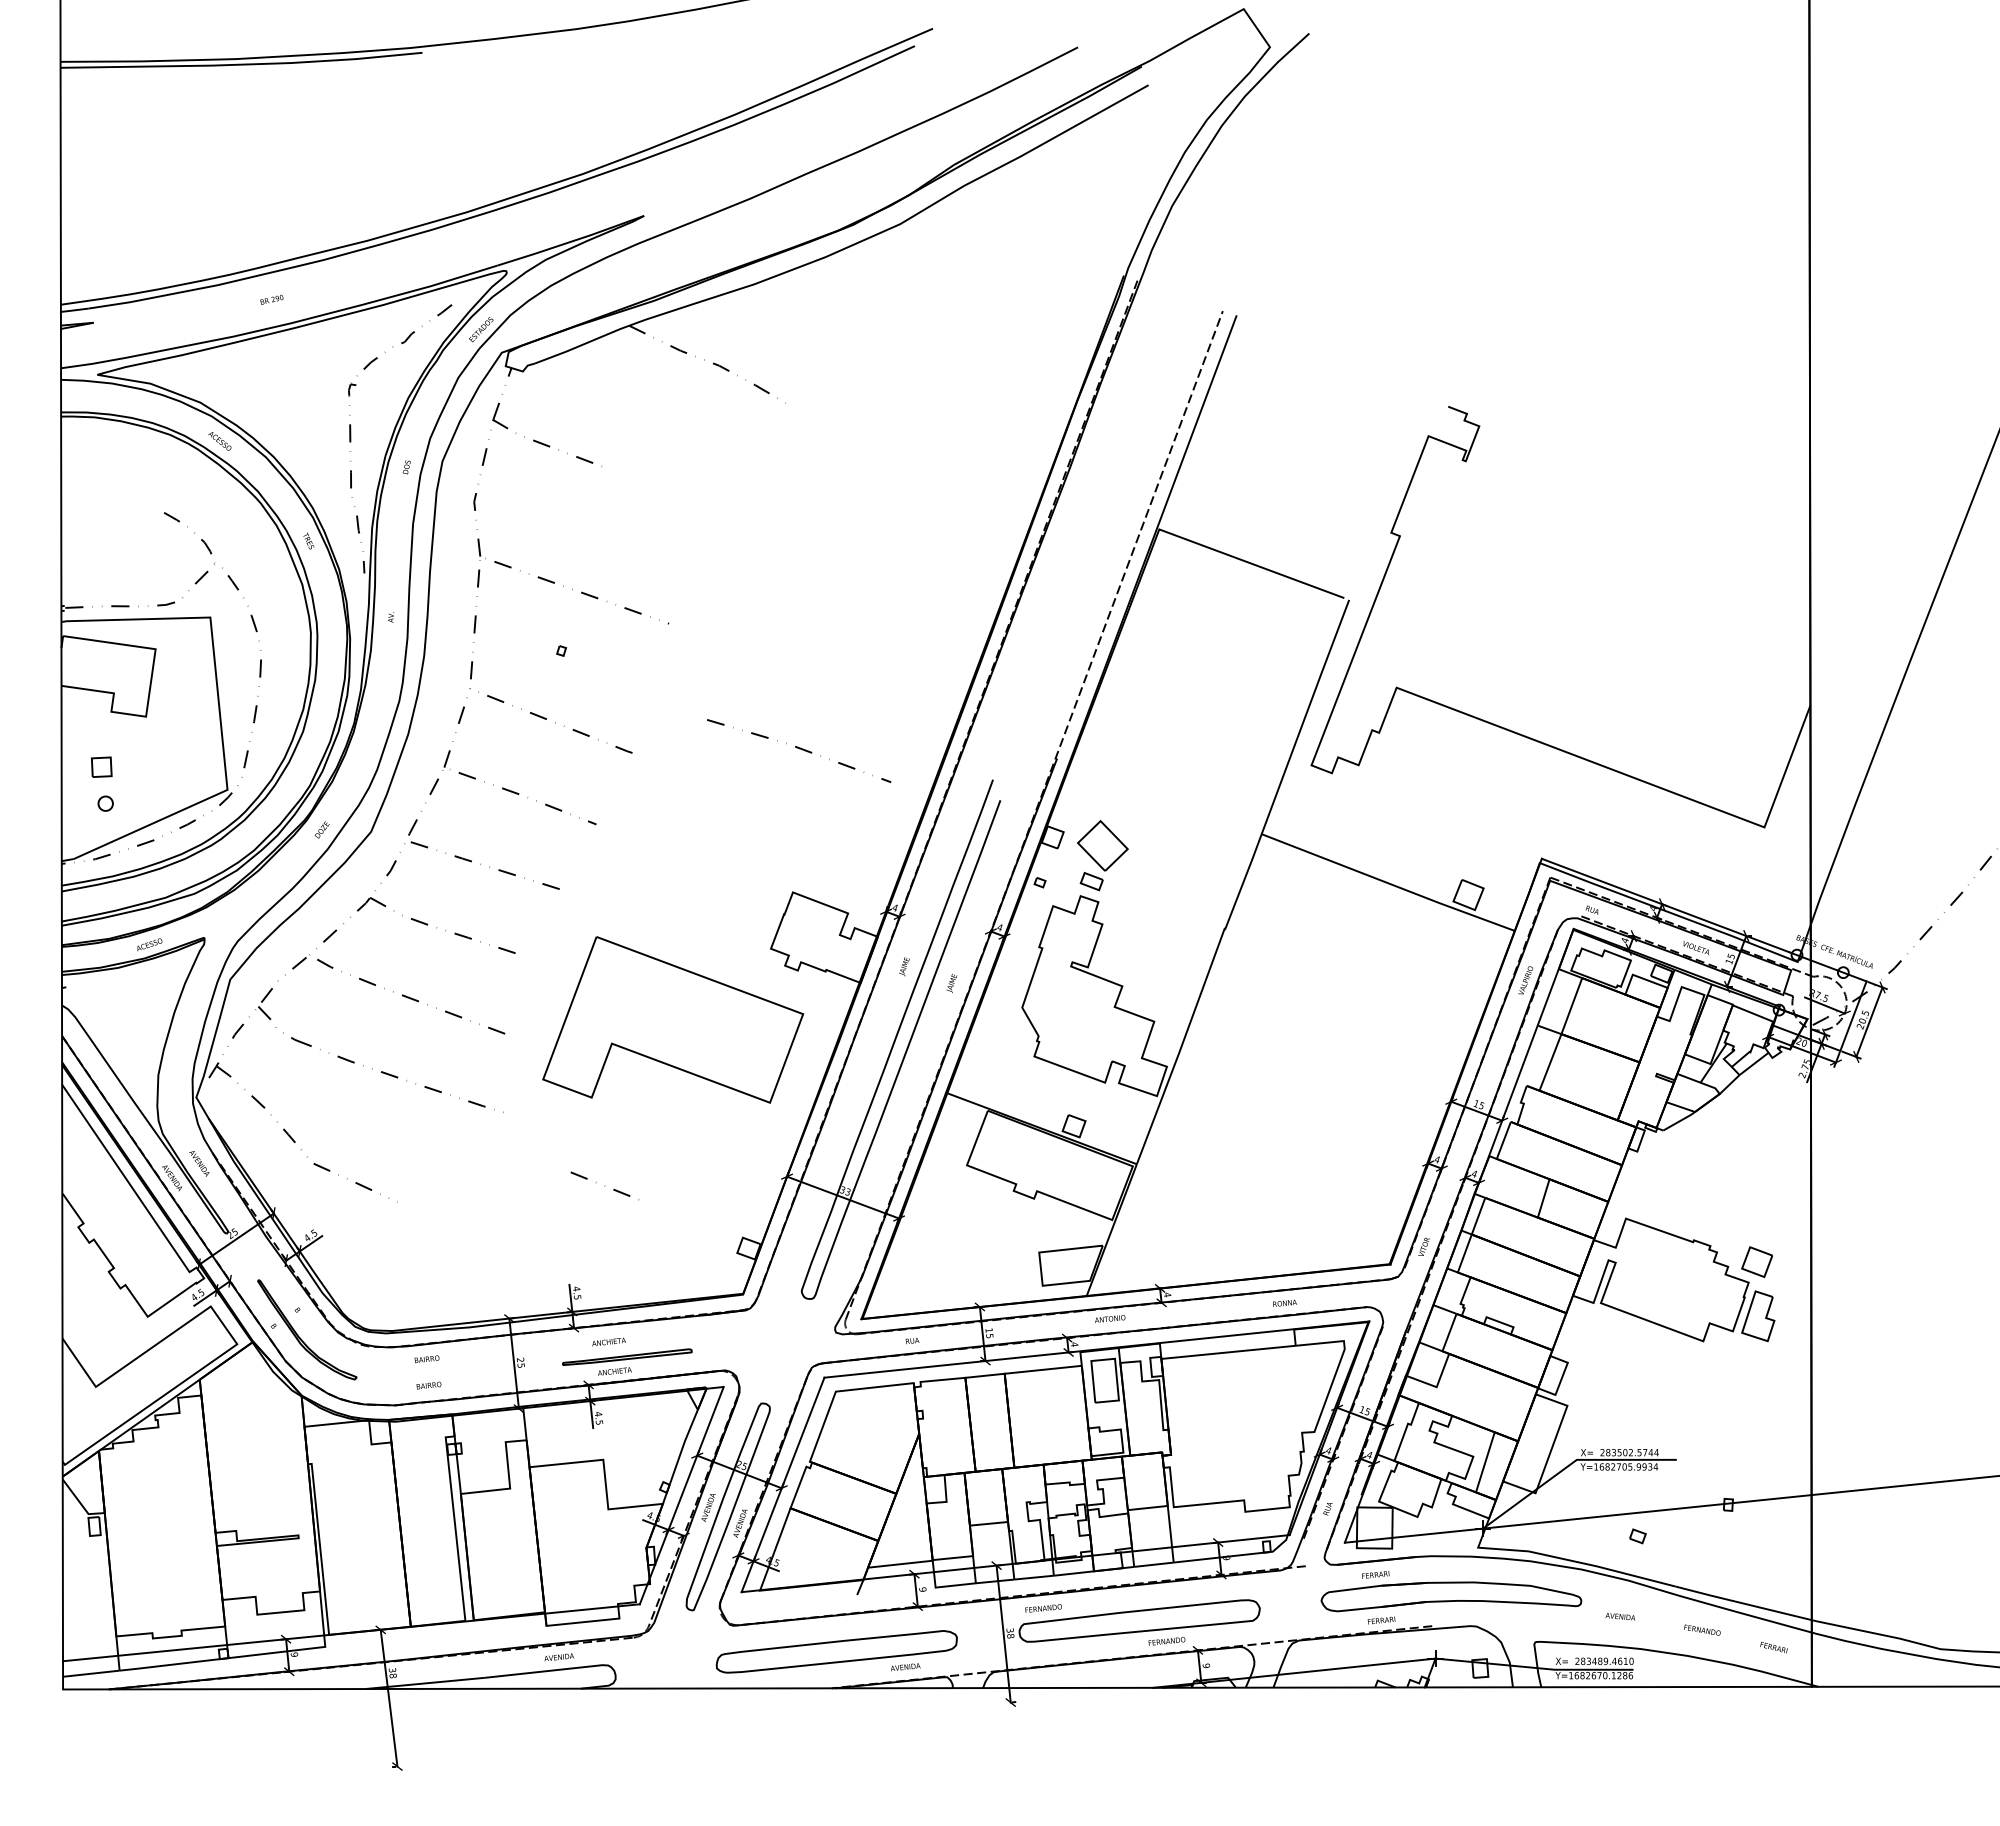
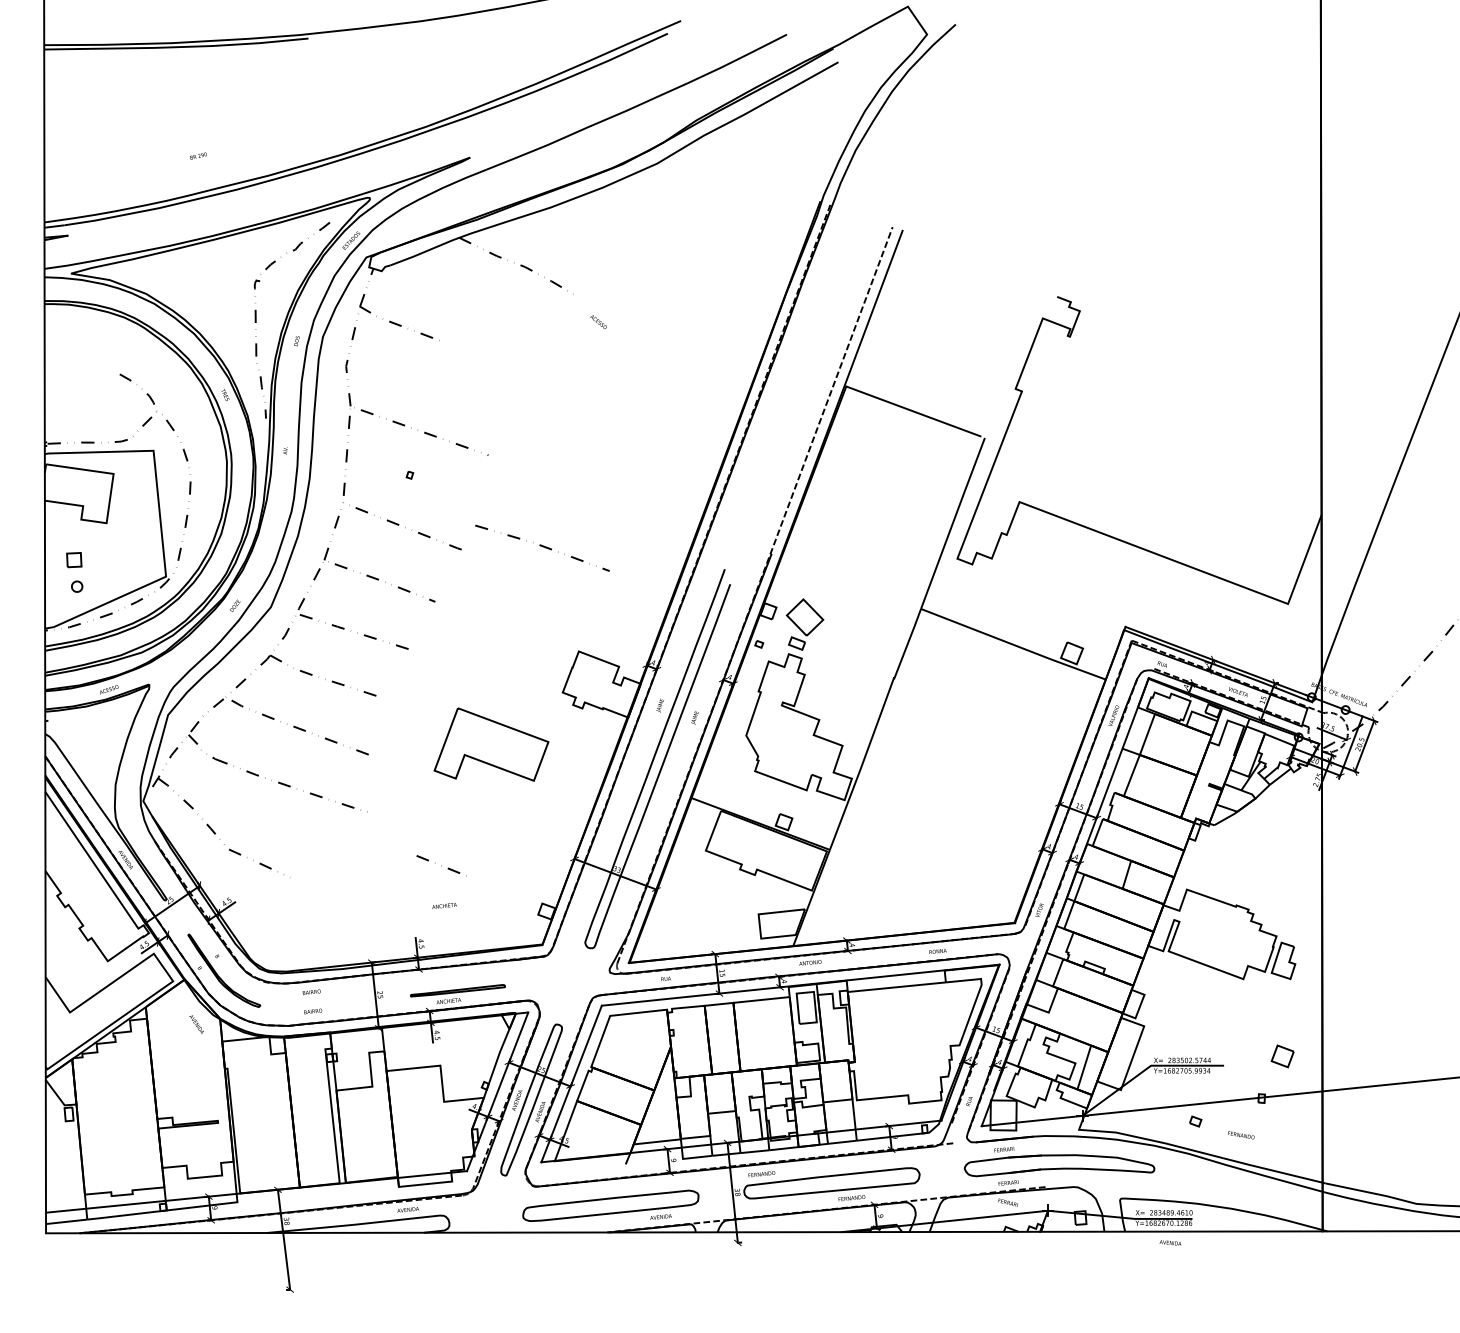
text: (271, 299) -> (198, 155), moved
text: (219, 441) -> (598, 322), moved
line: (799, 749) -> (542, 547), moved
part: (673, 1019) -> (491, 744), size x0.6
text: (199, 1163) -> (196, 1024), moved
part: (1757, 1262) -> (1282, 1056), moved
text: (608, 1341) -> (444, 905), moved
text: (1620, 1616) -> (1170, 1242), moved
text: (1702, 1629) -> (1241, 1134), moved
text: (1773, 1647) -> (1007, 1202), moved

